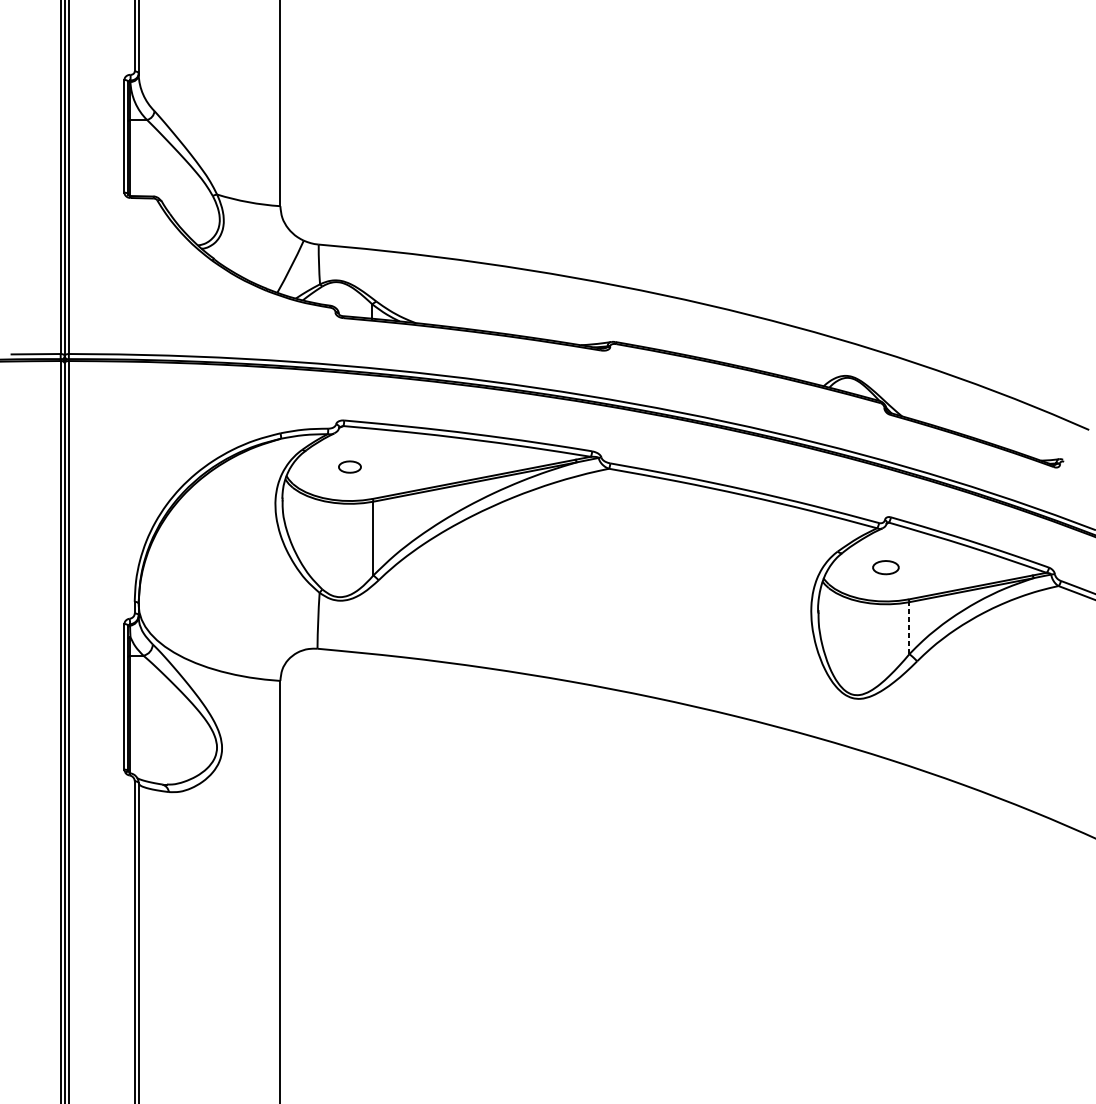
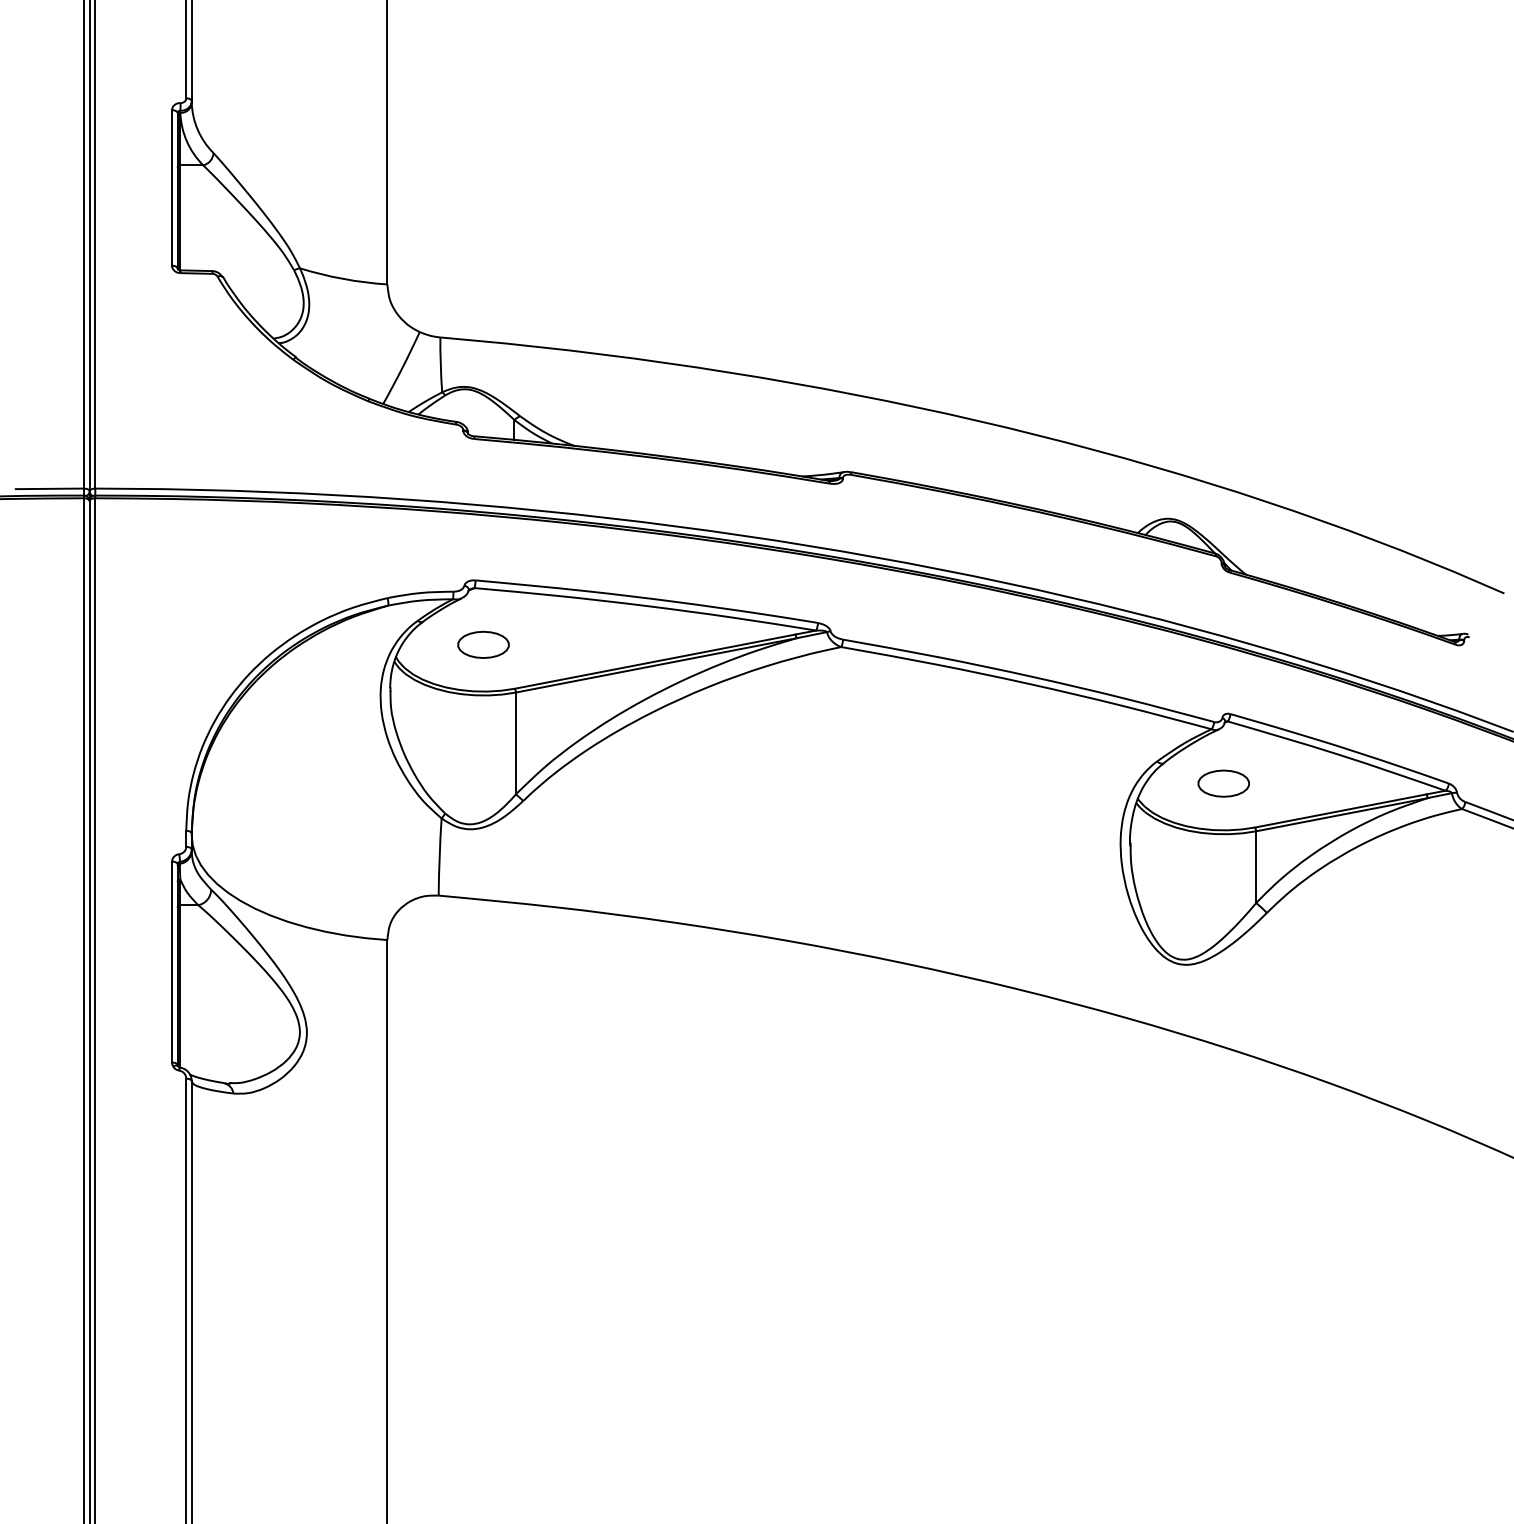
part: (349, 466) -> (483, 644), size x1.67
part: (885, 567) -> (1223, 783), size x1.43
line: (909, 628) -> (1256, 867), dashed -> solid

